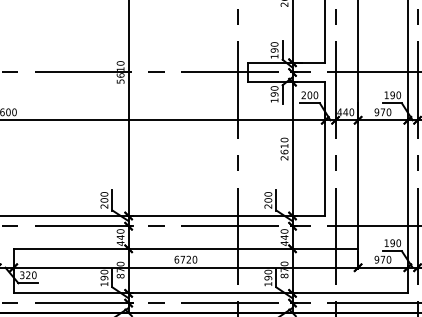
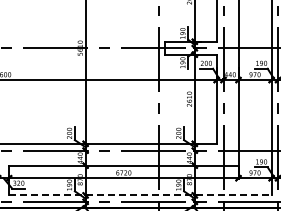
line: (211, 293) -> (140, 195), solid -> dashed

